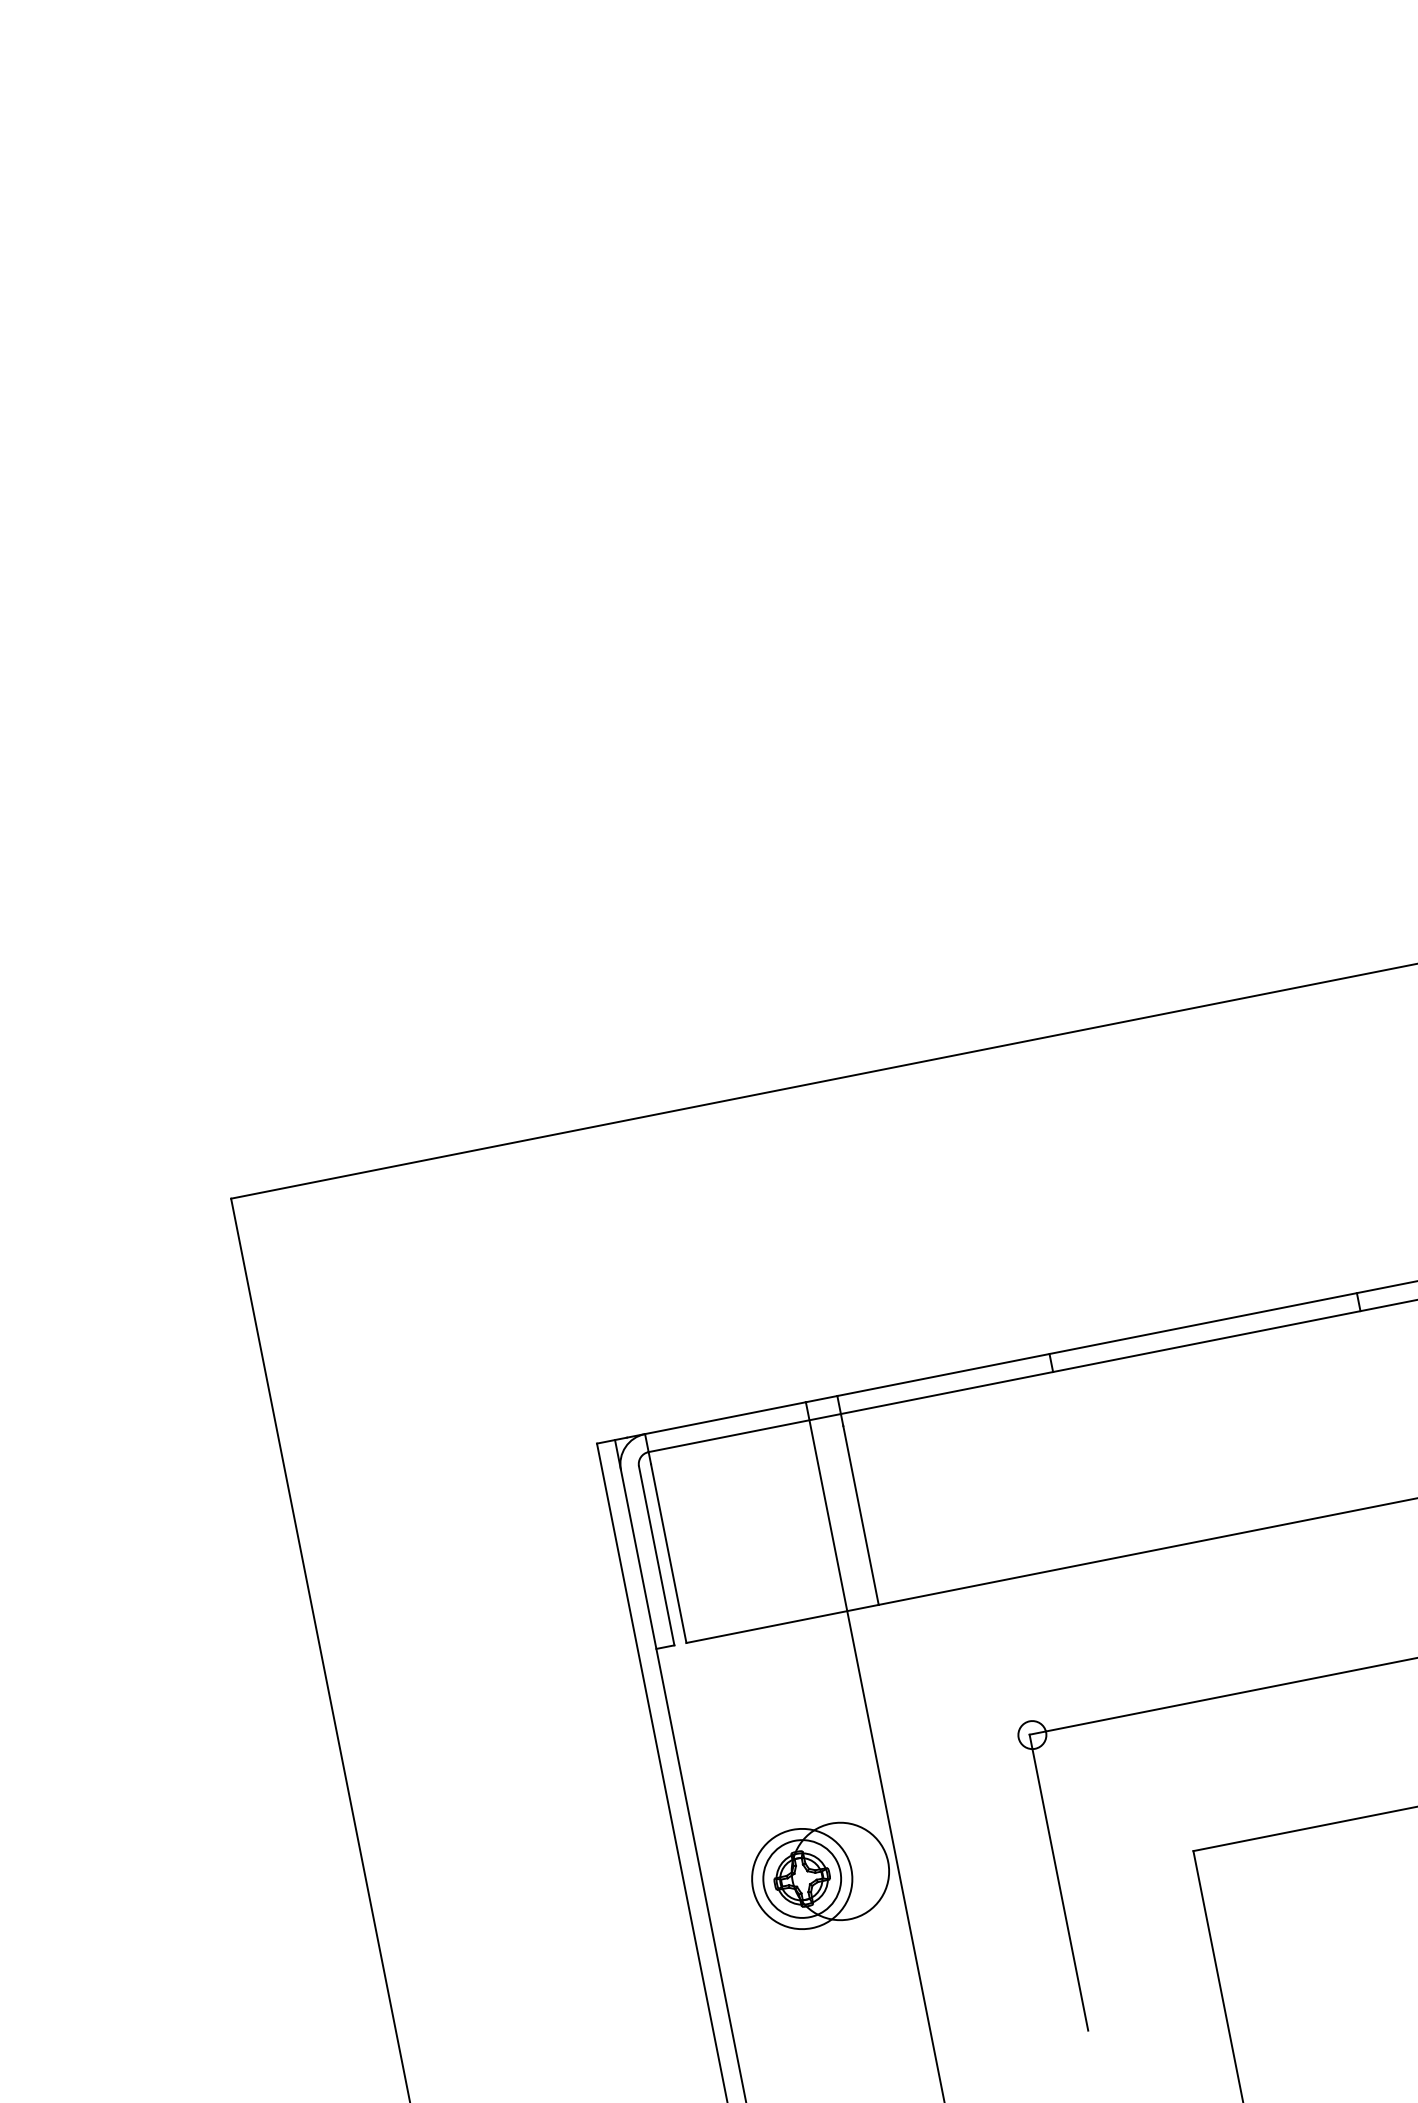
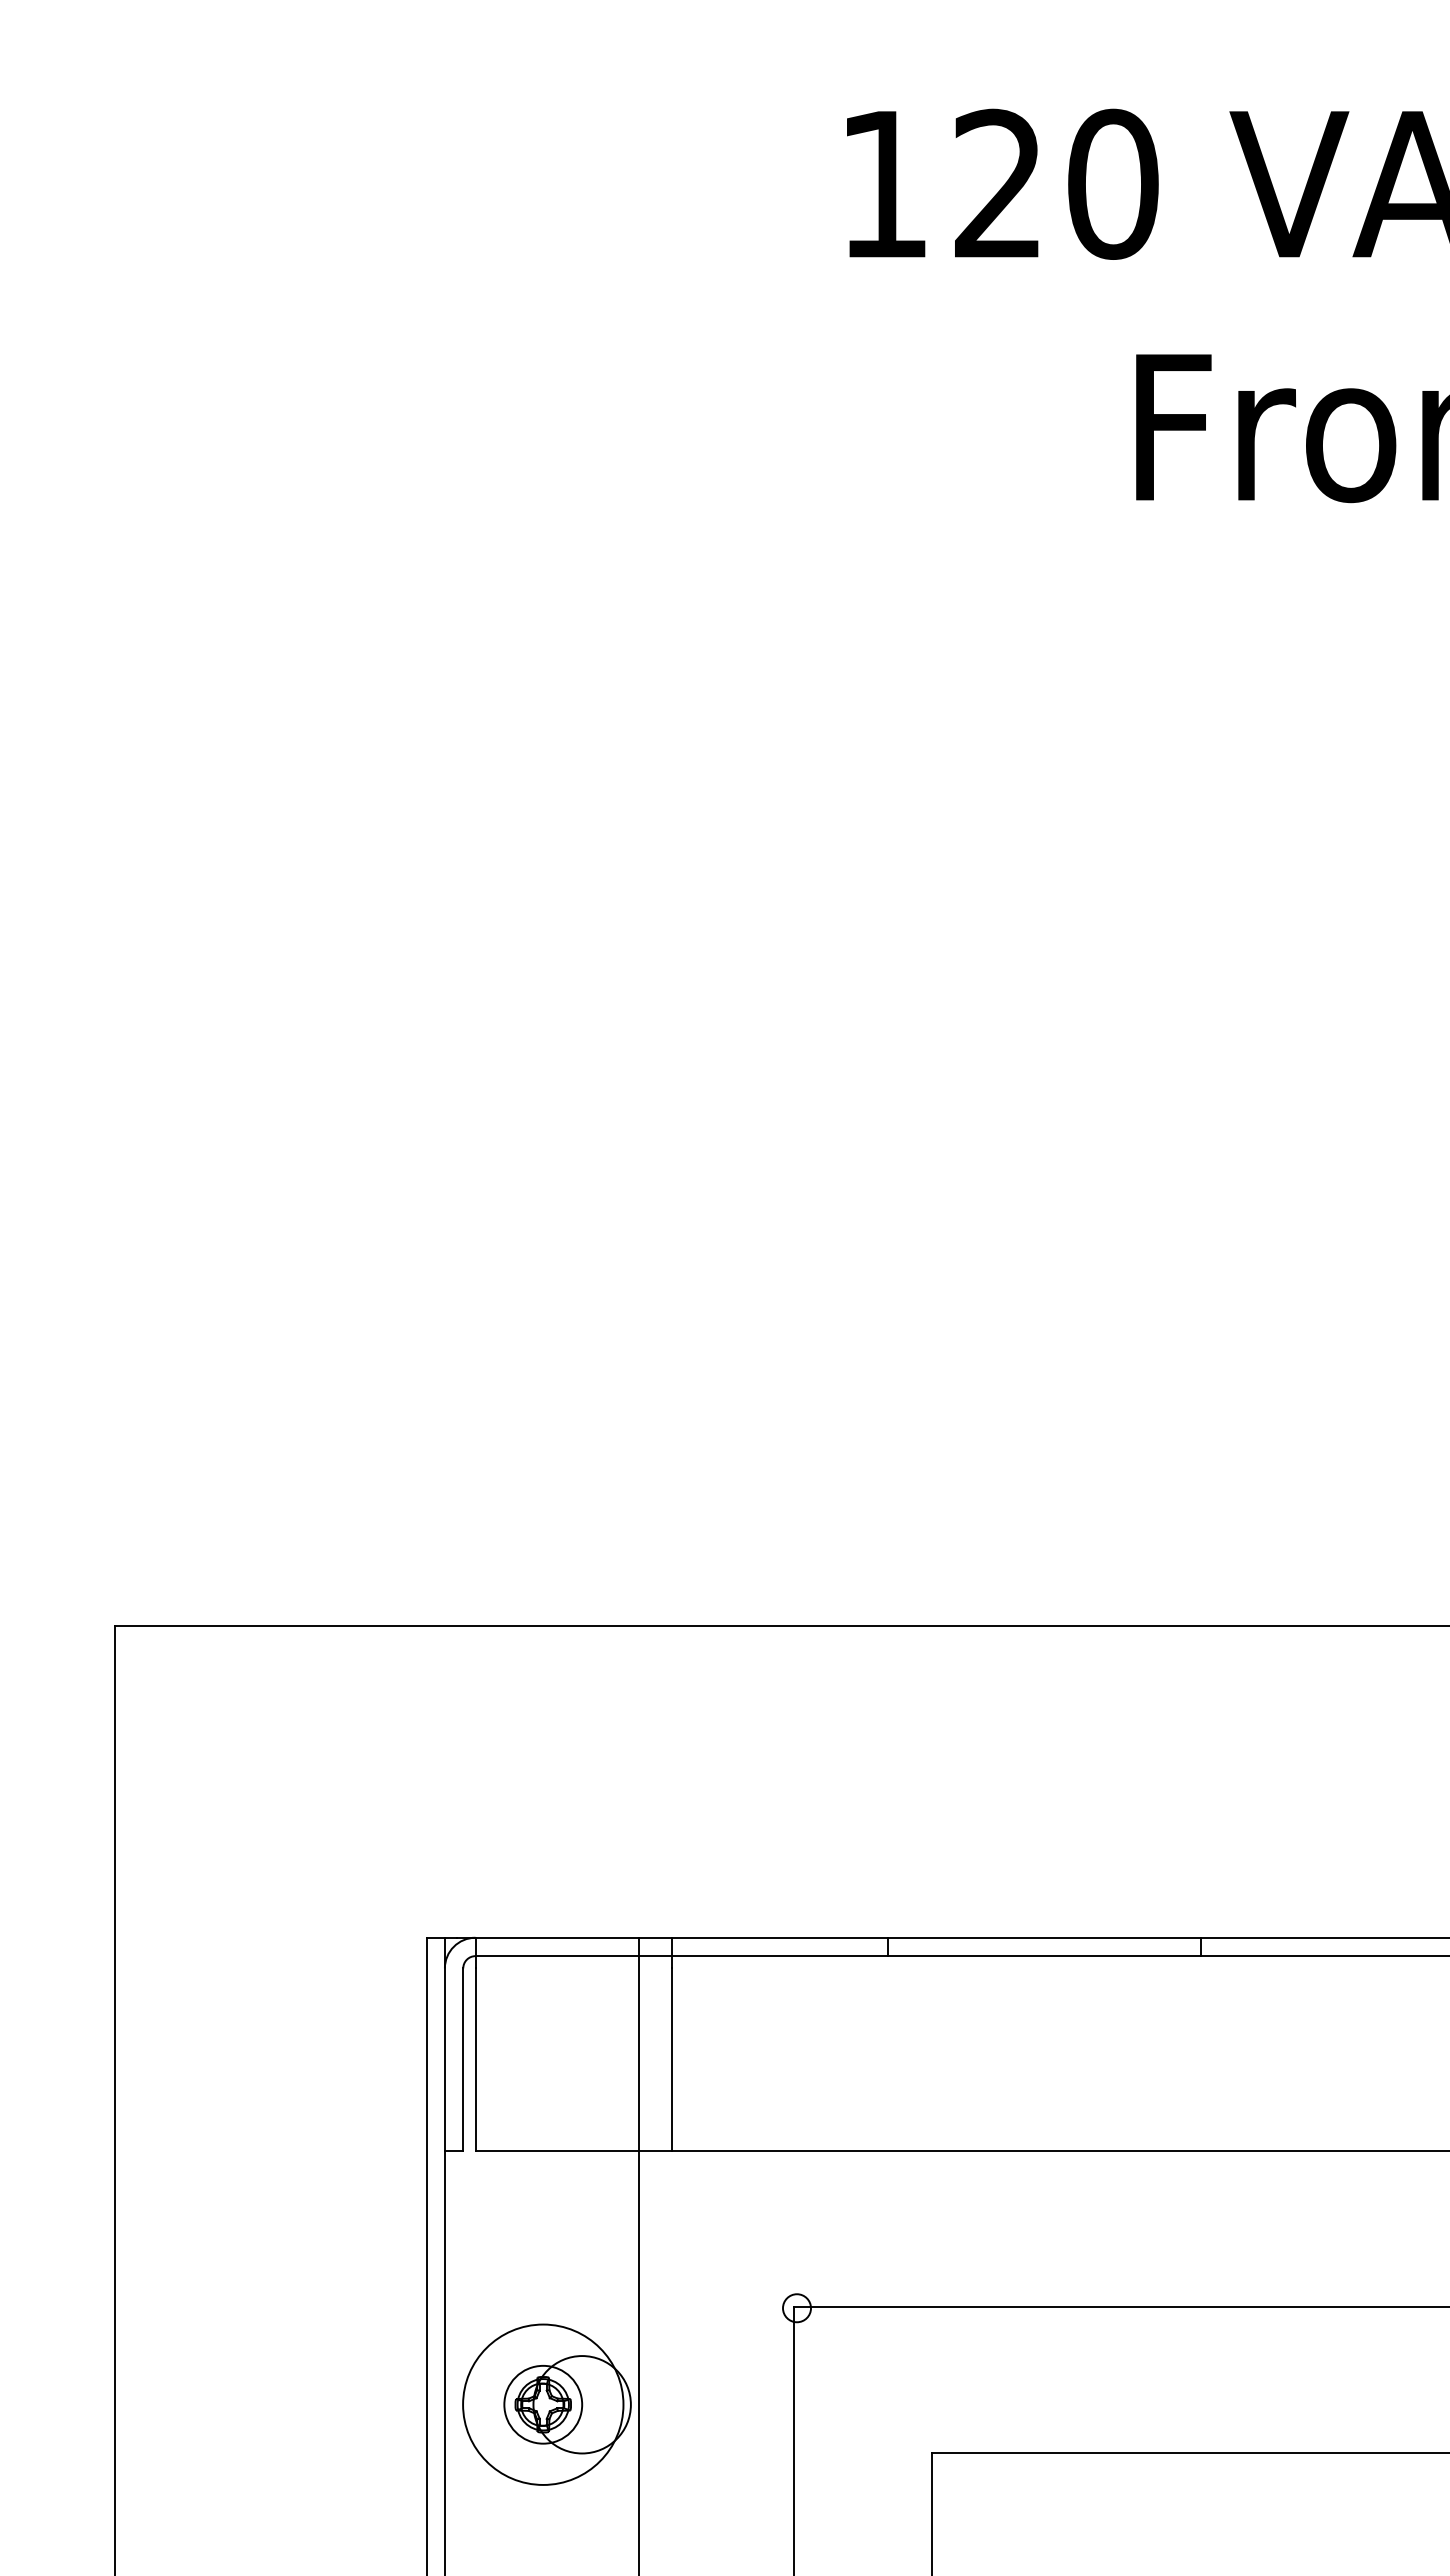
circle: (802, 1878) -> (543, 2404), size x1.6

